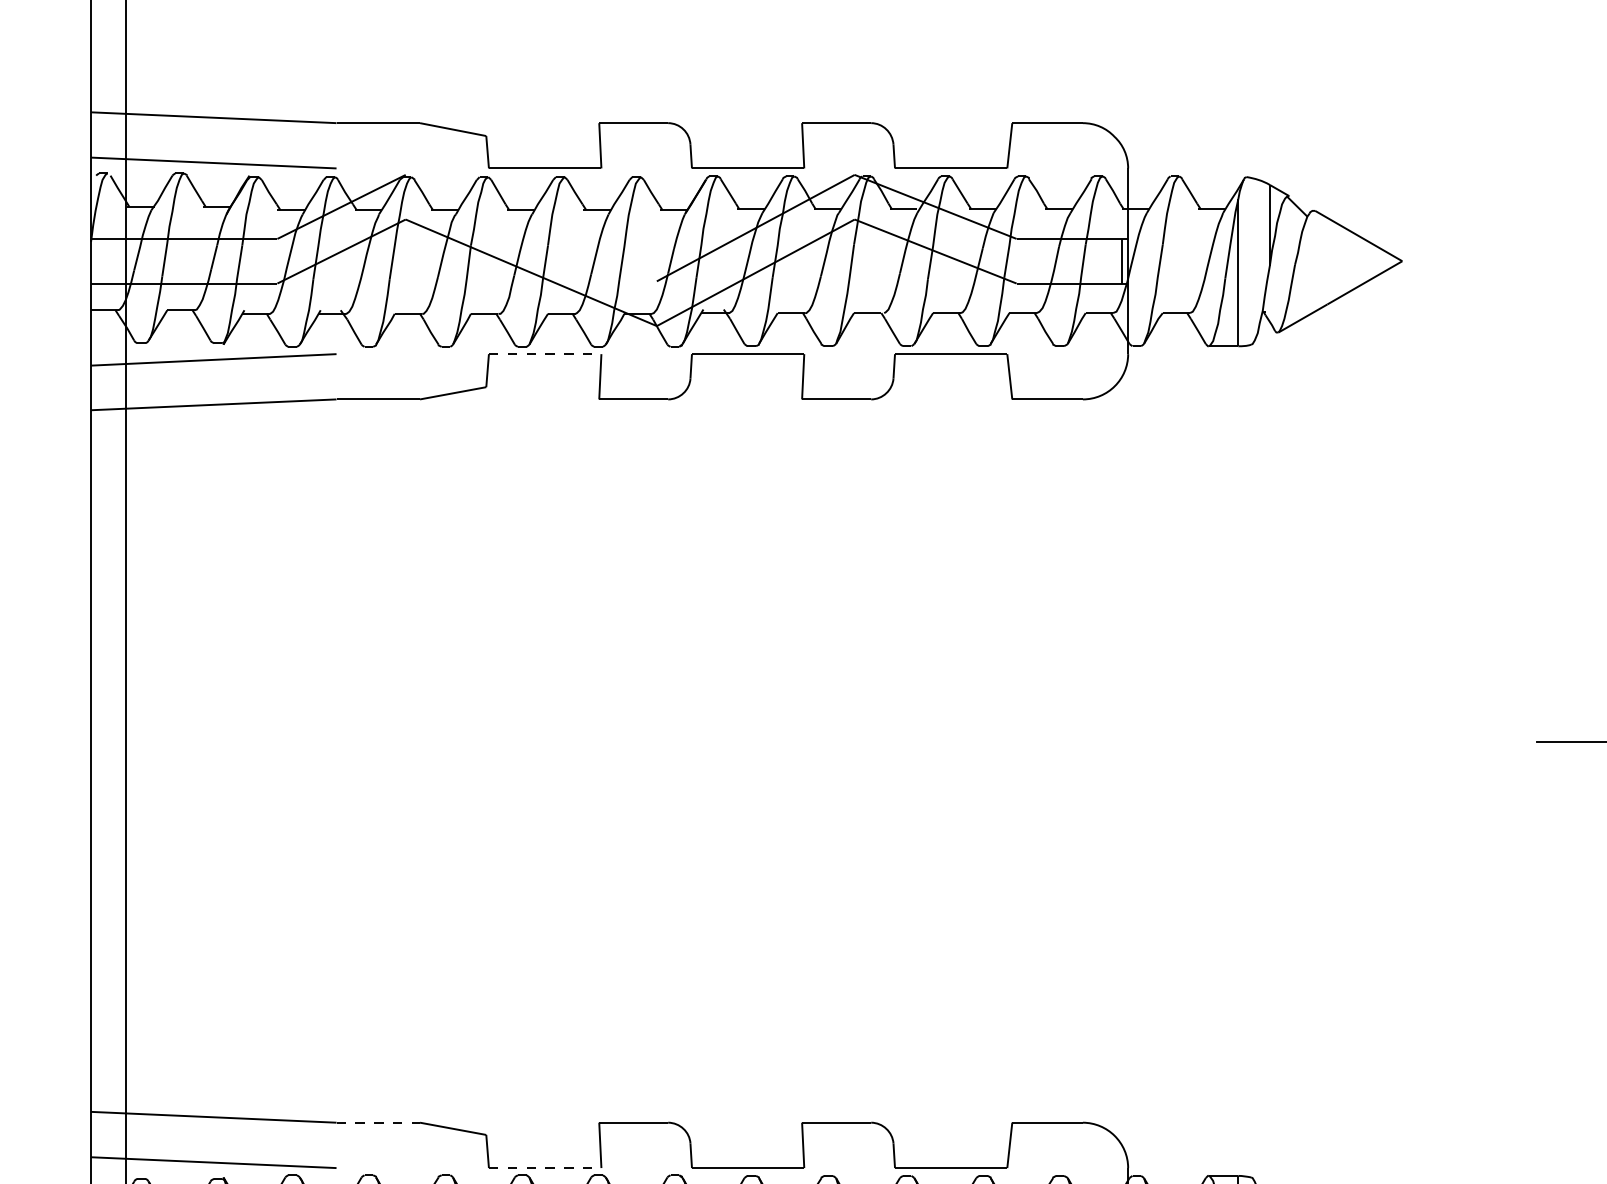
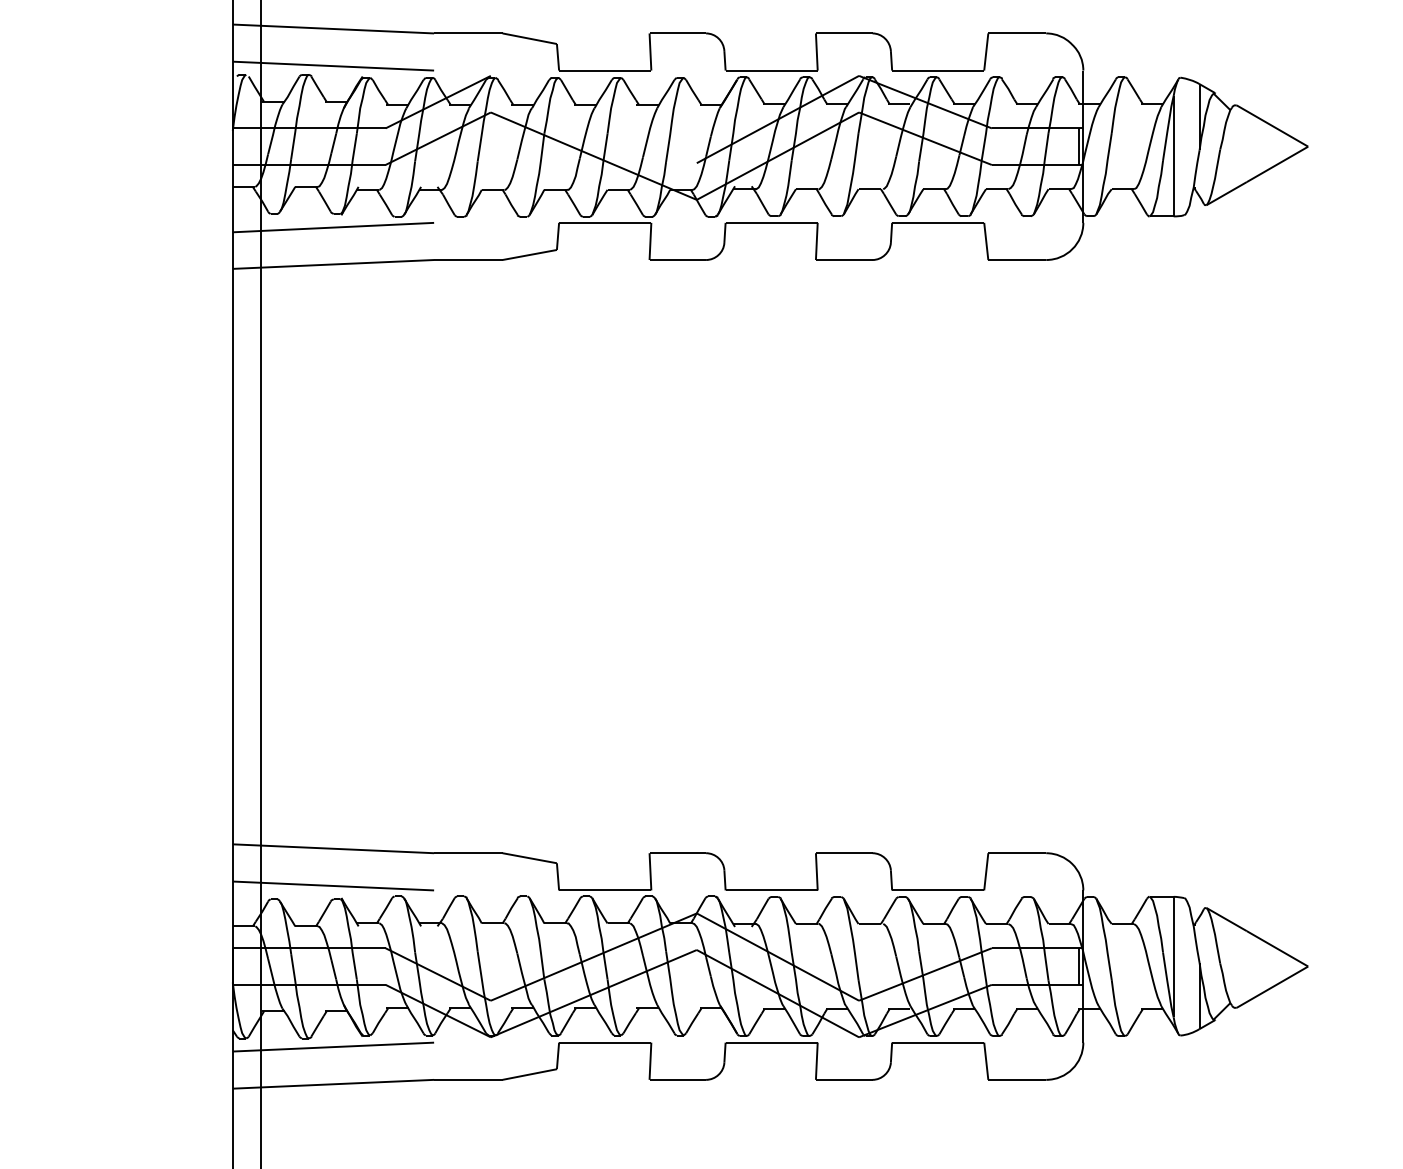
line: (545, 353) -> (605, 222), dashed -> solid
line: (378, 1123) -> (468, 853), dashed -> solid
line: (545, 1168) -> (605, 890), dashed -> solid

